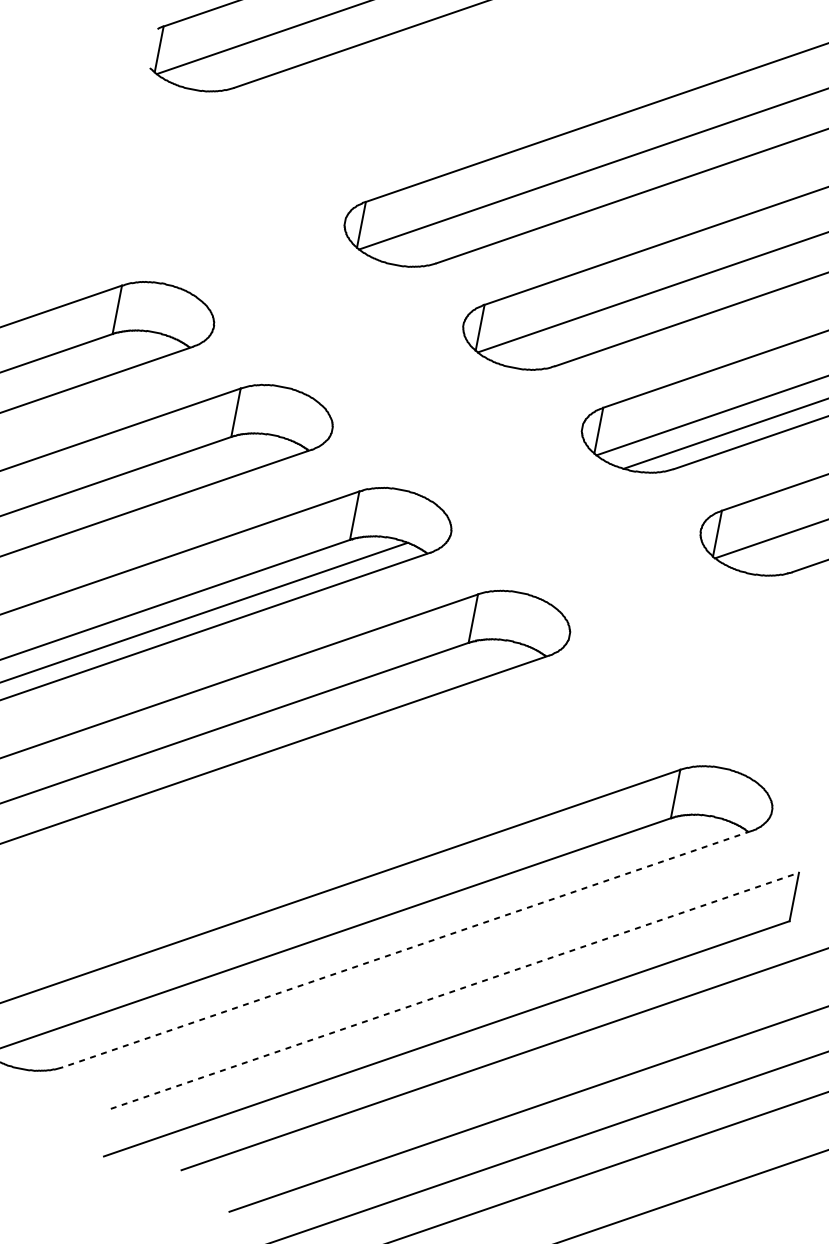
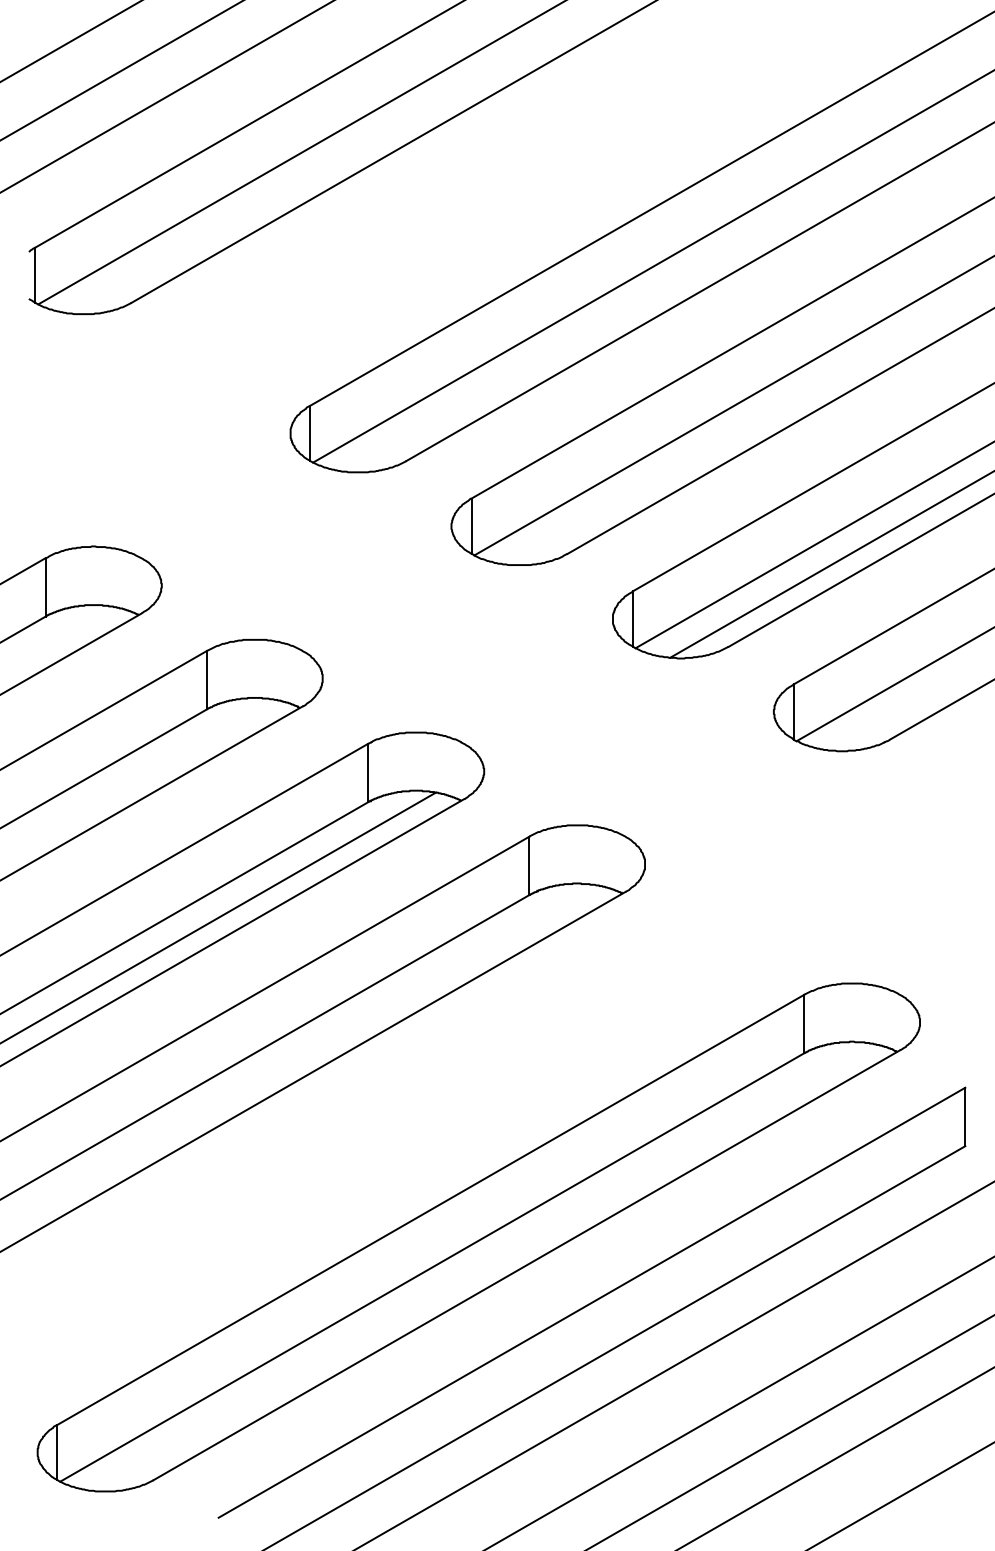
line: (406, 949) -> (526, 1265), dashed -> solid
line: (455, 990) -> (592, 1302), dashed -> solid

